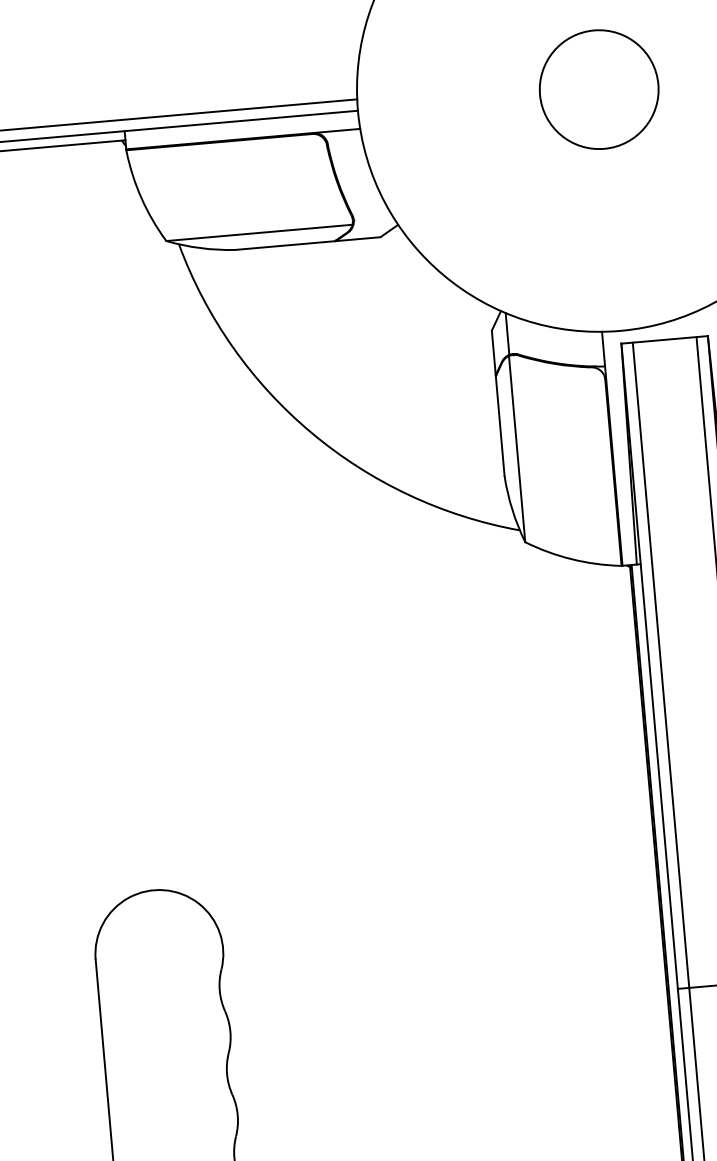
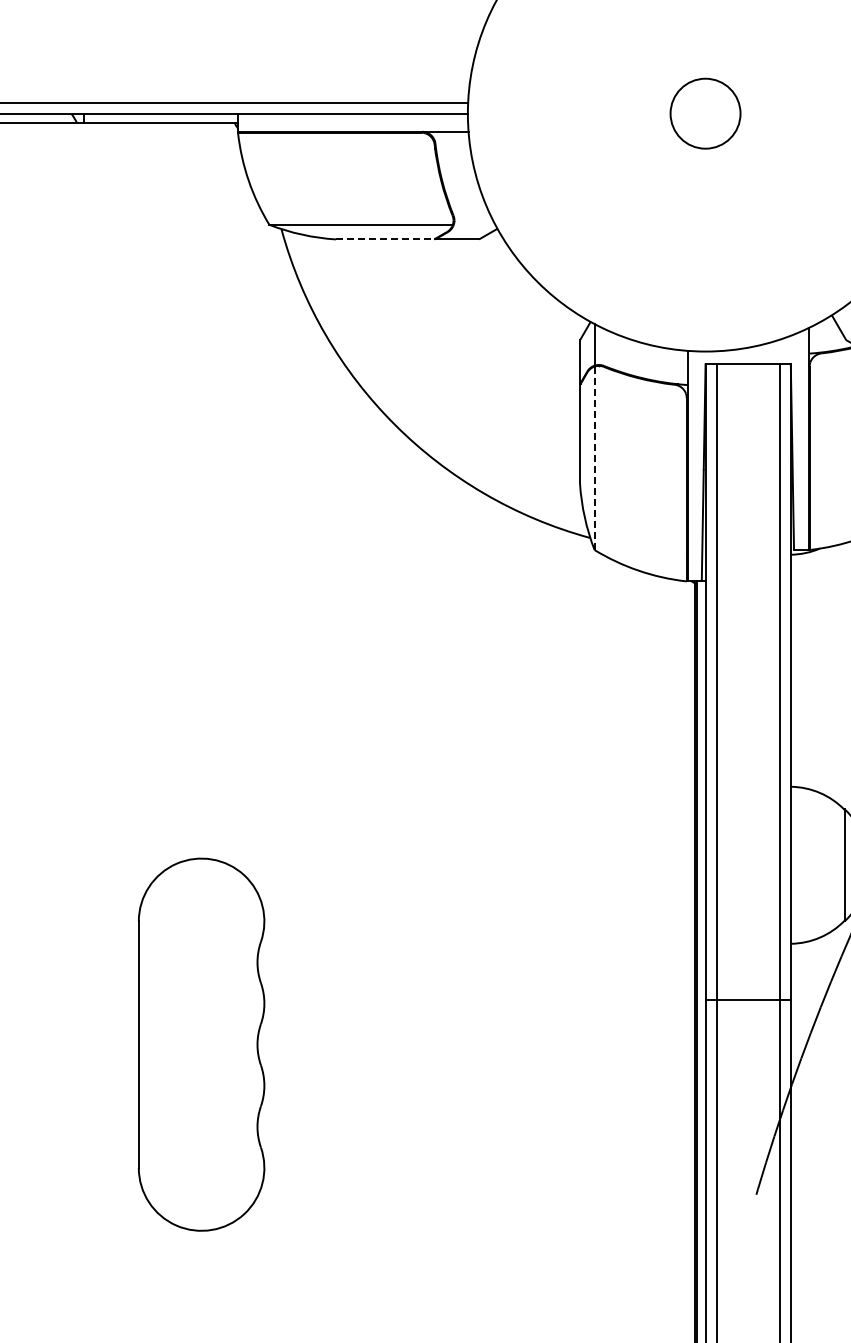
circle: (599, 89) -> (705, 113), size x0.6
line: (285, 245) -> (385, 239), solid -> dashed
line: (517, 449) -> (594, 458), solid -> dashed

